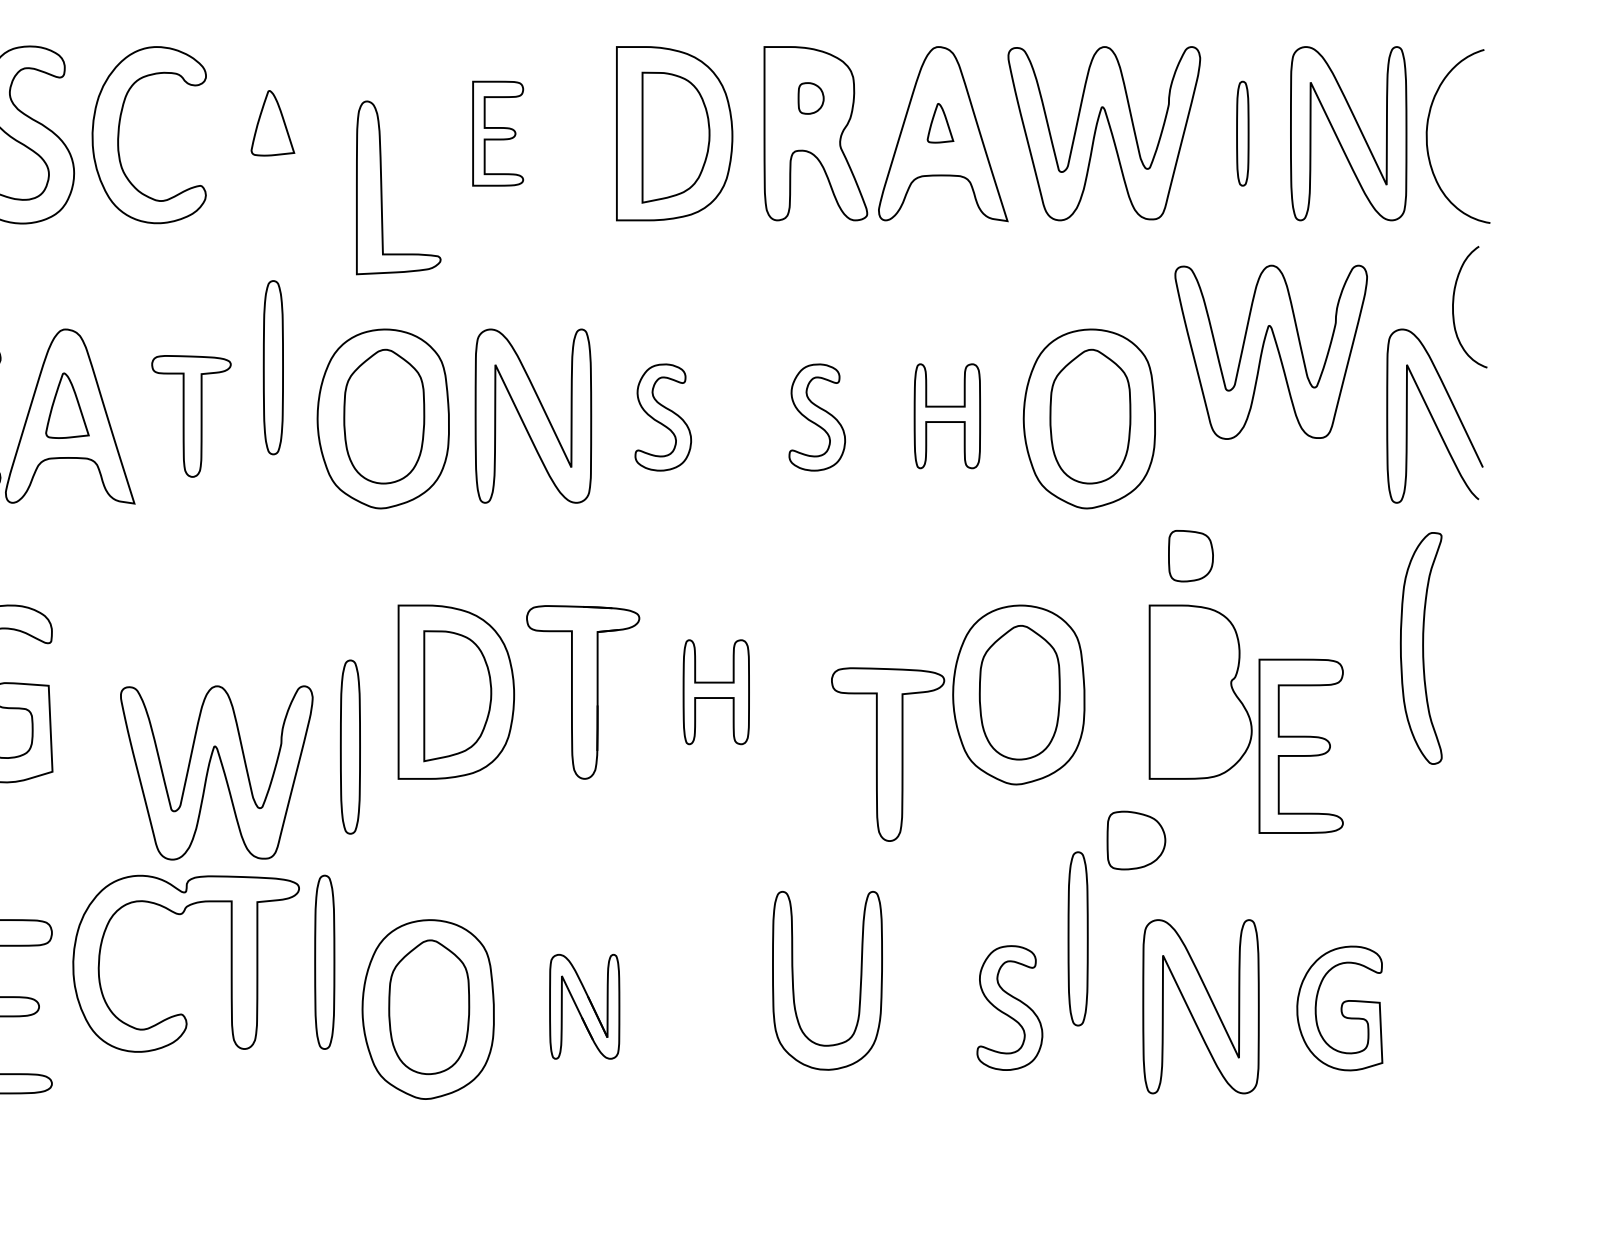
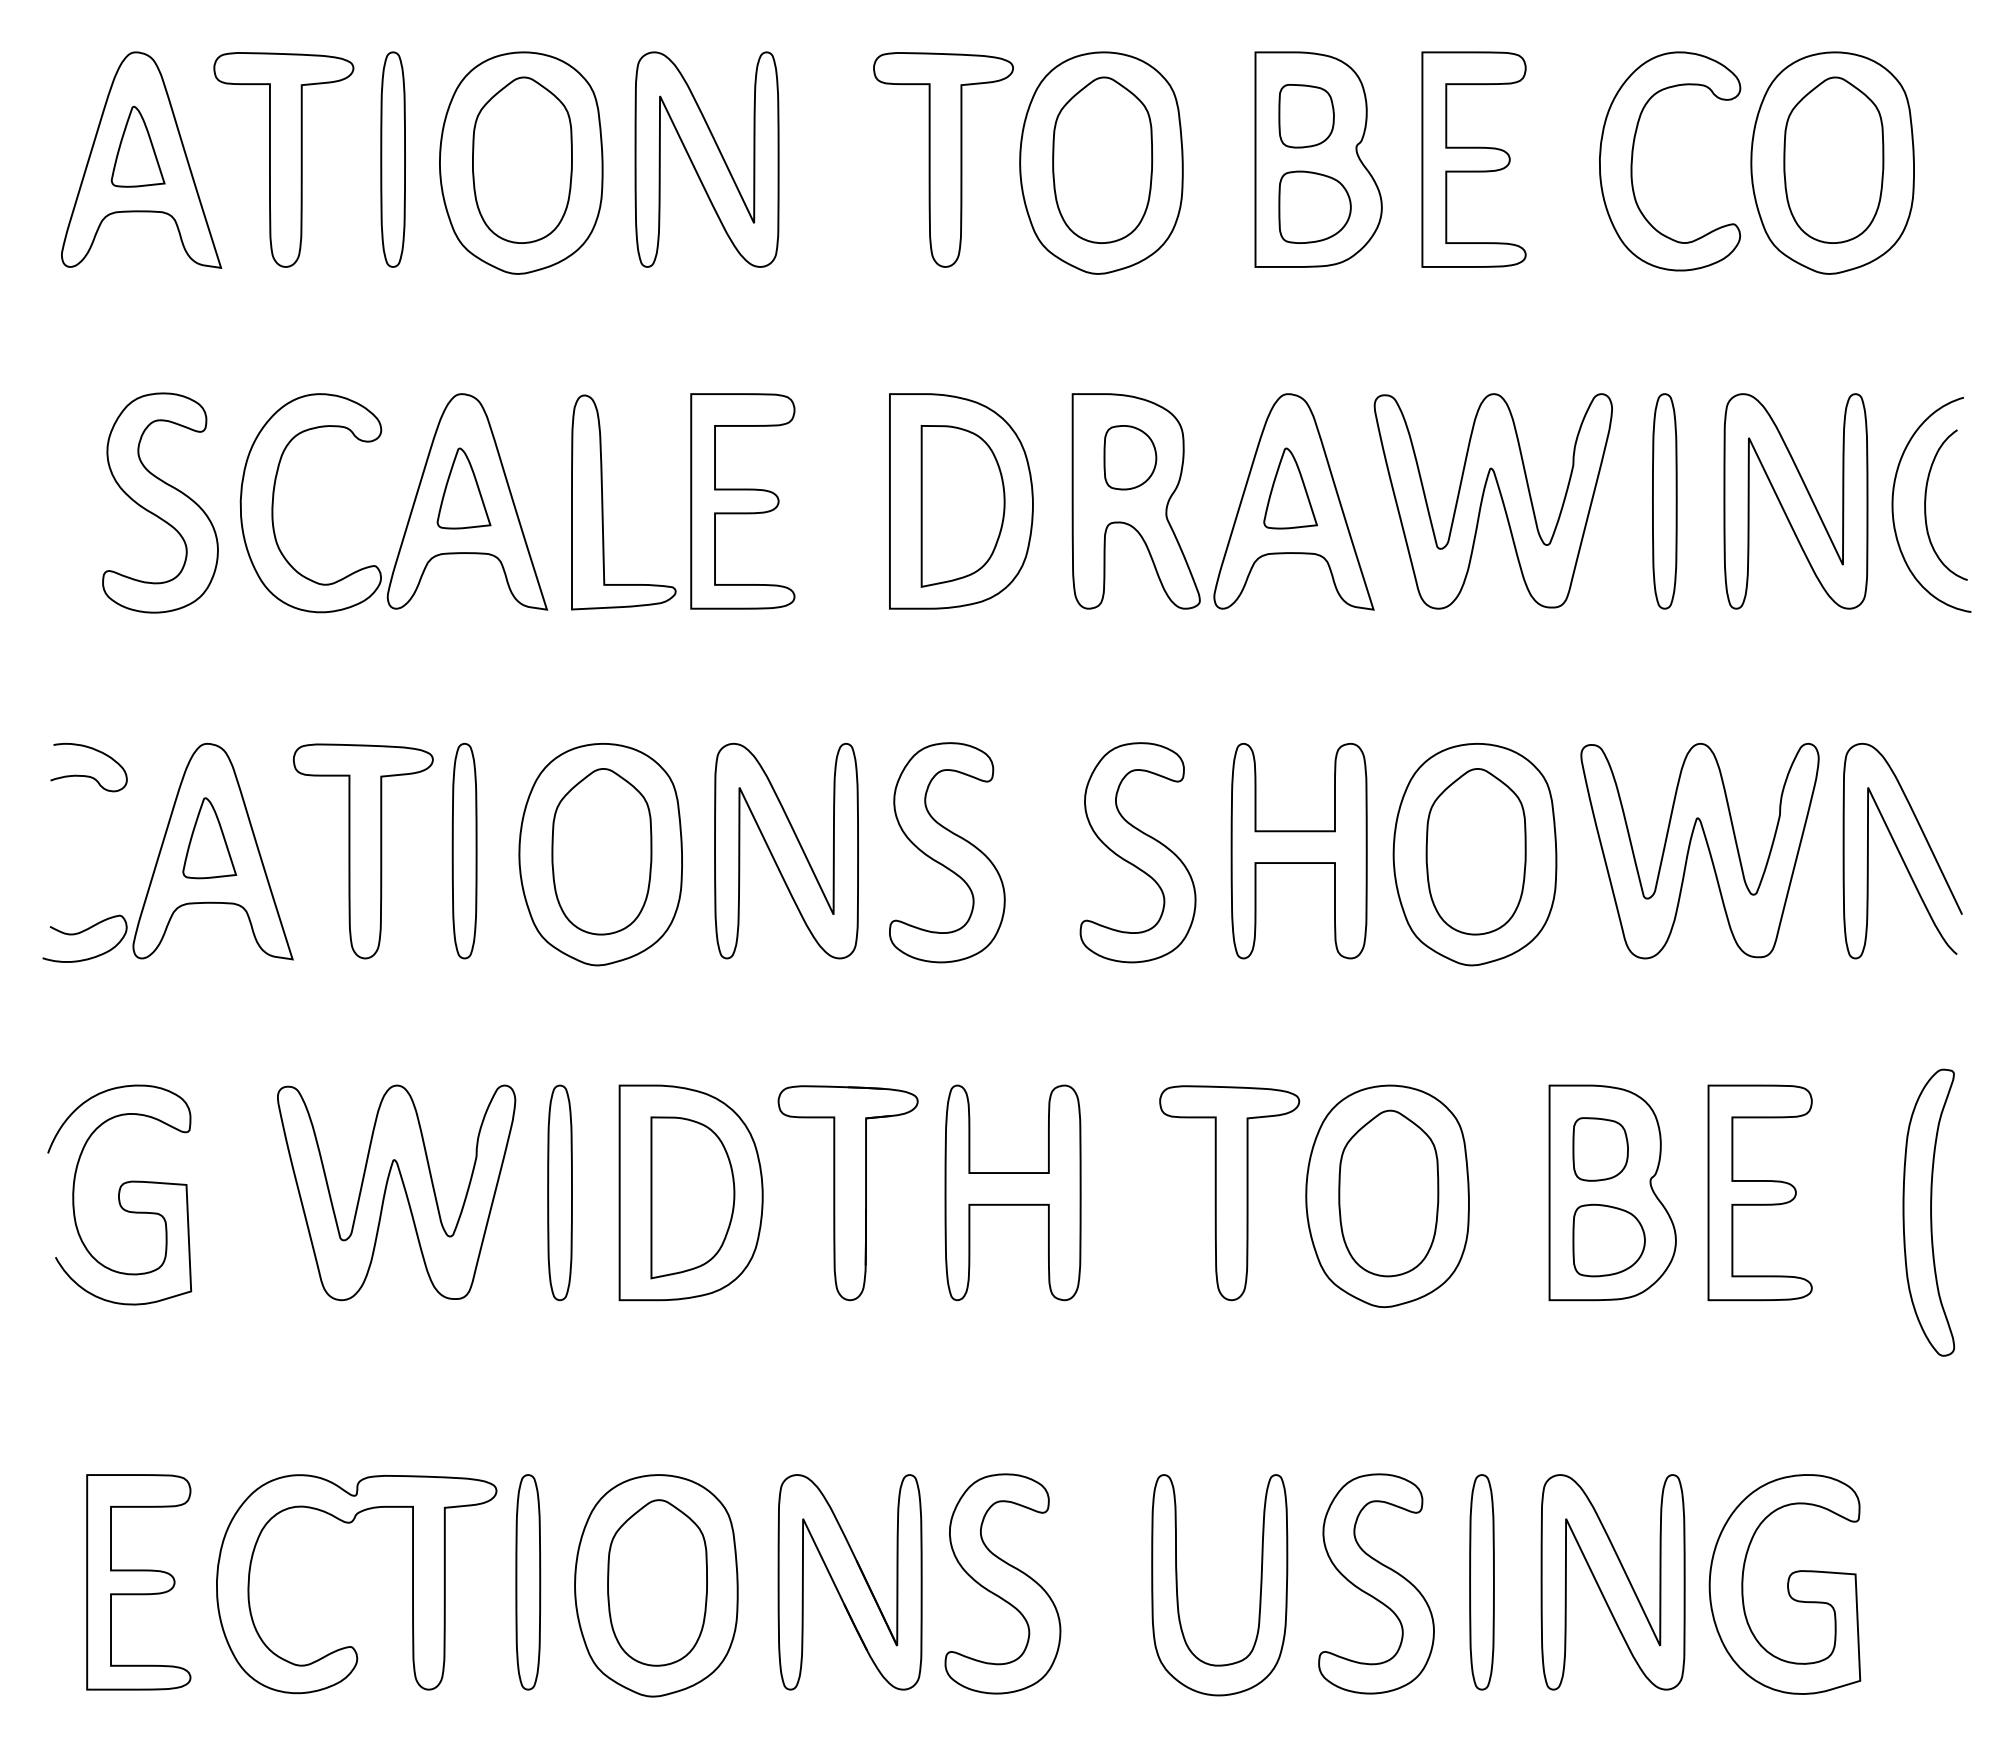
part: (811, 98) -> (1130, 457), size x1.67
part: (940, 123) -> (1290, 488), size x1.67
part: (275, 133) -> (467, 501), added
part: (497, 133) -> (742, 501), size x1.67
part: (1242, 133) -> (1664, 501), size x1.67
part: (382, 187) -> (603, 502), moved
curve: (1454, 303) -> (1926, 500), moved
part: (1277, 350) -> (1707, 848), moved
part: (273, 368) -> (464, 851), moved
part: (190, 416) -> (362, 851), size x1.43
part: (946, 416) -> (1298, 851), size x1.67
part: (663, 417) -> (947, 852), size x1.67
part: (816, 417) -> (1137, 852), size x1.67
part: (1190, 556) -> (1600, 1149), moved
part: (1421, 648) -> (1928, 1212), moved
part: (715, 691) -> (1012, 1192), size x1.67
part: (350, 746) -> (559, 1192), moved
part: (1300, 746) -> (1759, 1192), moved
part: (887, 754) -> (1229, 1193), moved
part: (222, 769) -> (403, 1188), moved
part: (1135, 840) -> (1608, 1240), moved
part: (1077, 939) -> (1481, 1582), moved
part: (324, 962) -> (528, 1582), moved
part: (231, 964) -> (412, 1584), moved
part: (860, 981) -> (1260, 1585), moved
part: (584, 1006) -> (849, 1582), size x1.67
part: (707, 1007) -> (1002, 1583), added
part: (1009, 1007) -> (1376, 1583), size x1.43
part: (1339, 1008) -> (1784, 1584), size x1.43

